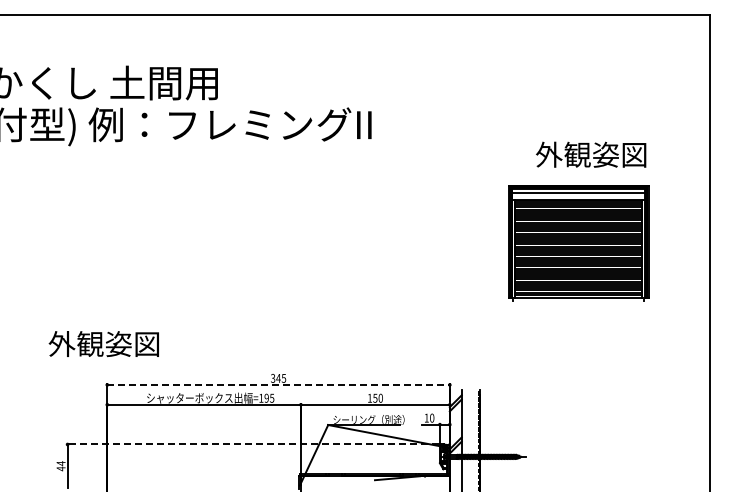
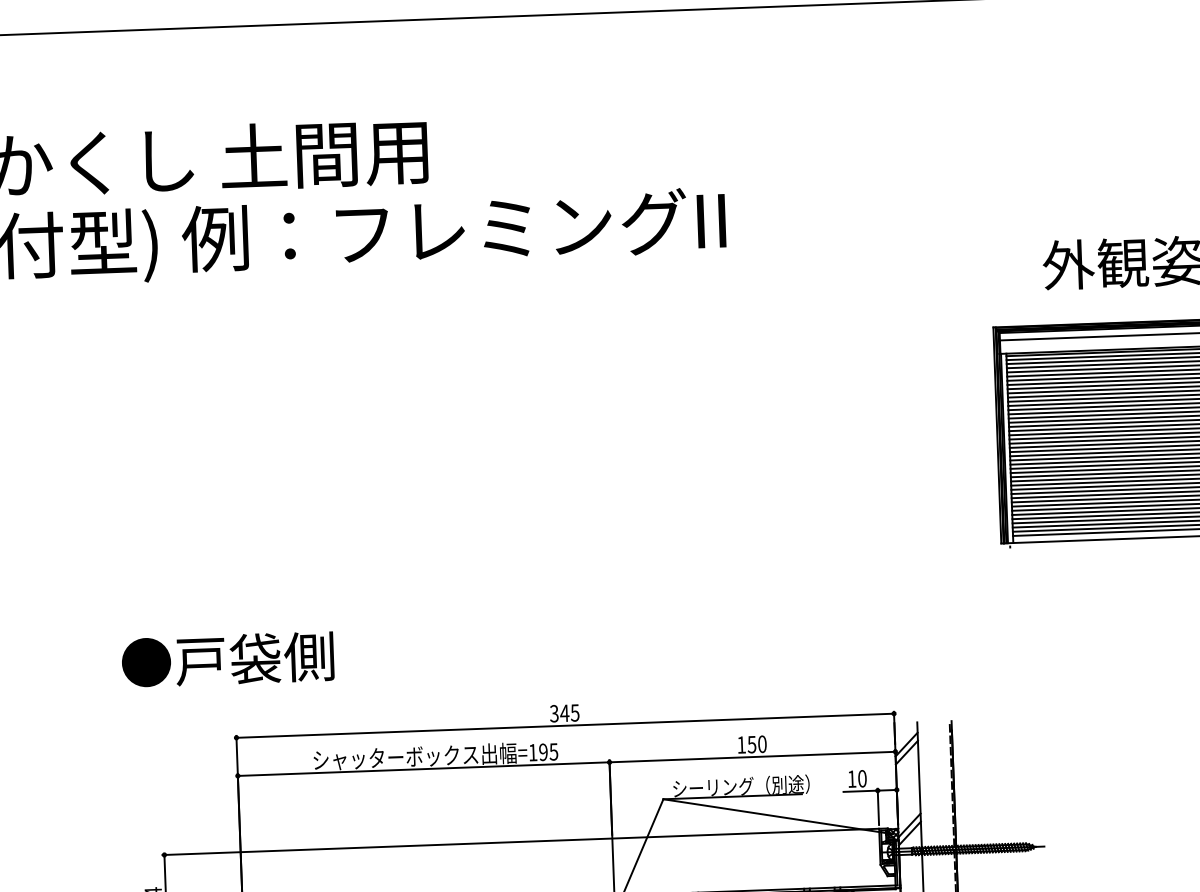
text: (103, 344) -> (226, 660), 外観姿図 -> ●戸袋側
line: (279, 384) -> (566, 724), dashed -> solid
line: (252, 444) -> (519, 841), dashed -> solid

